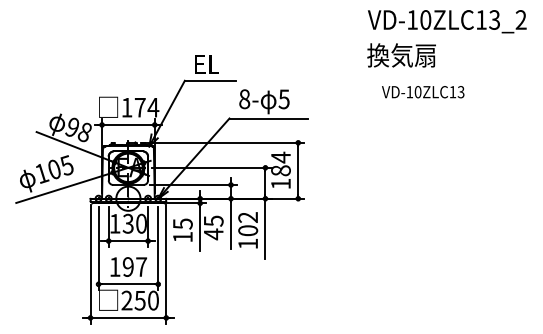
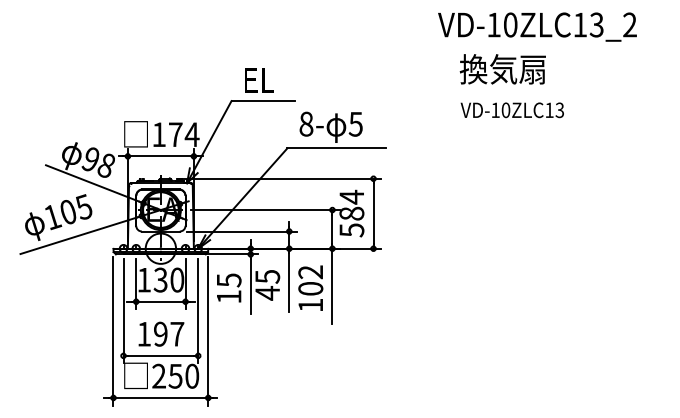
text: (447, 21) -> (537, 26), moved
text: (423, 92) -> (512, 110), moved
text: (280, 183) -> (351, 229), 184 -> 584

